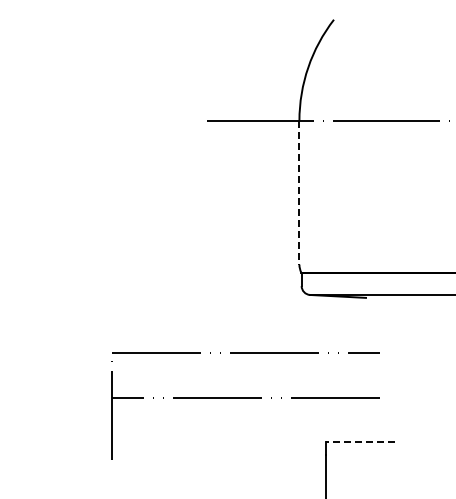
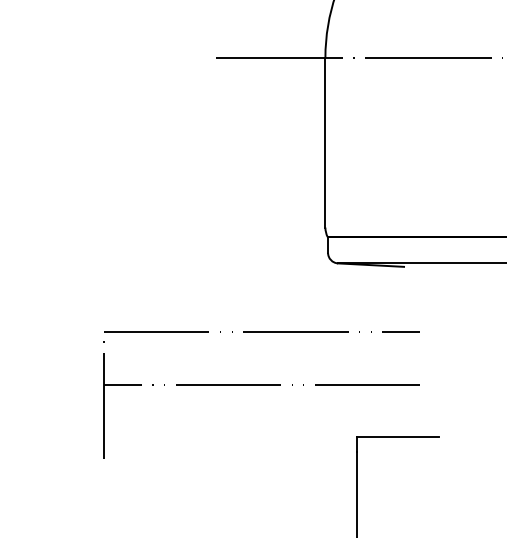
line: (299, 192) -> (325, 142), dashed -> solid
line: (360, 442) -> (397, 437), dashed -> solid

